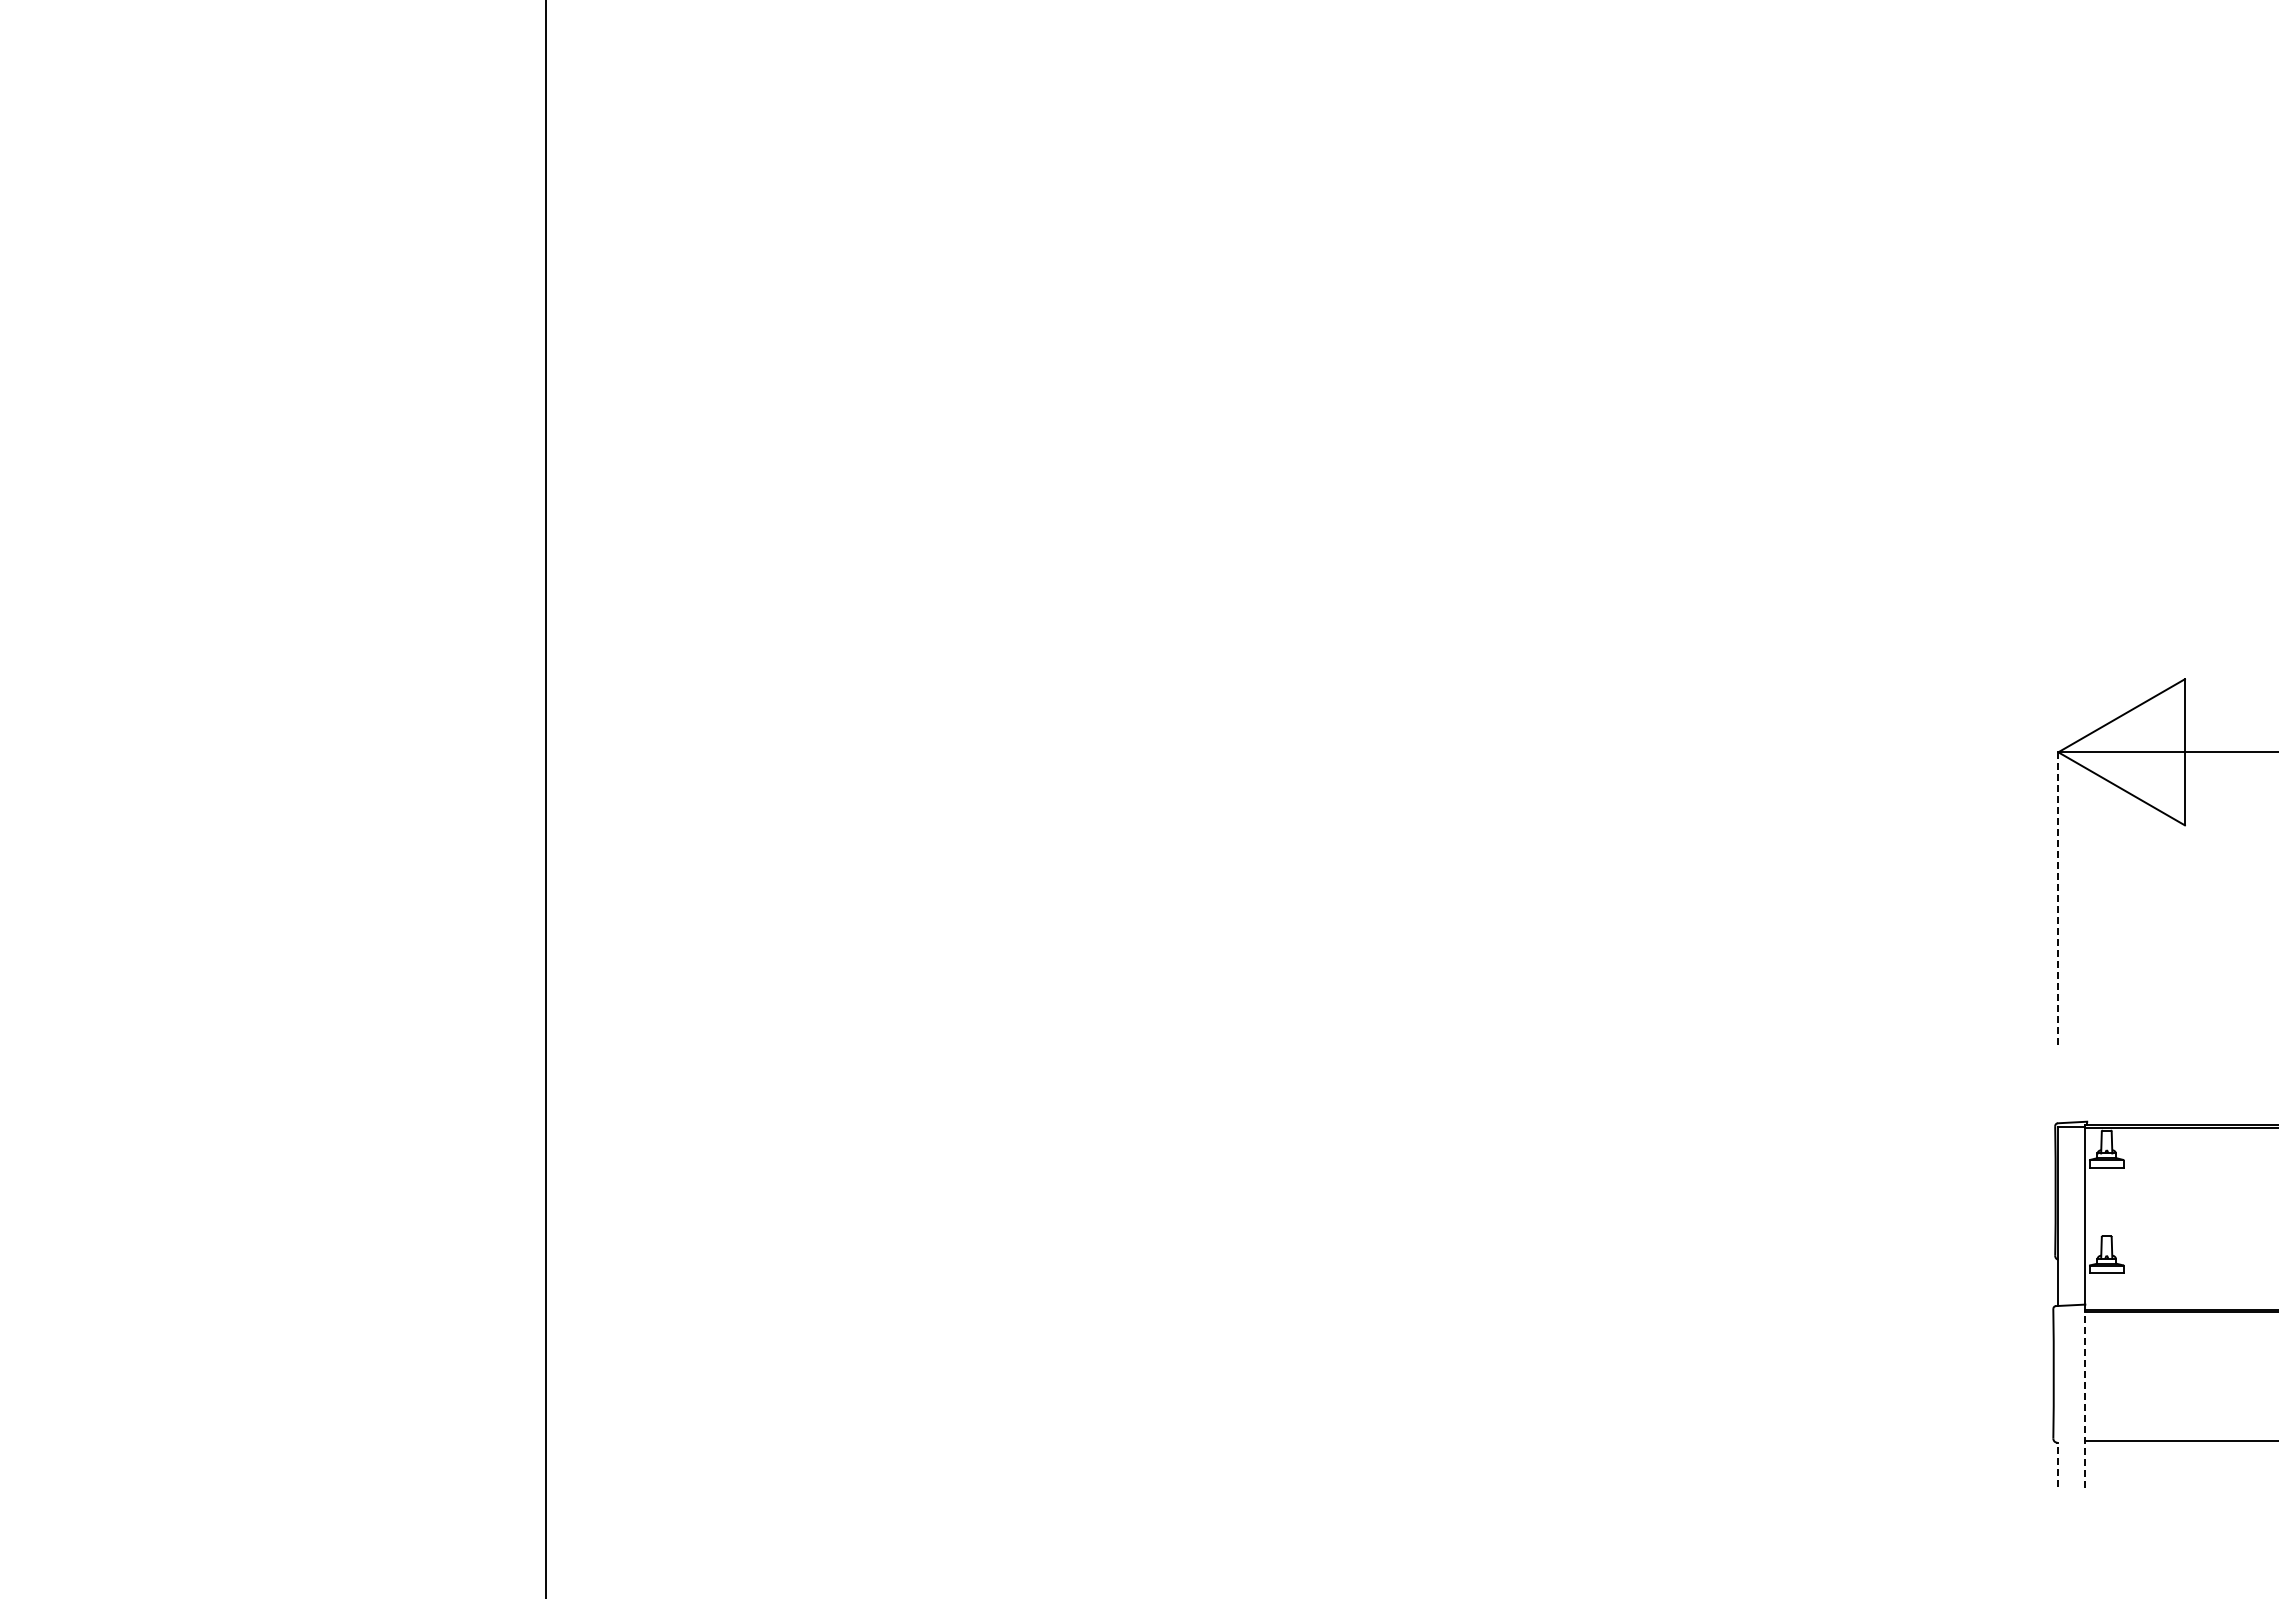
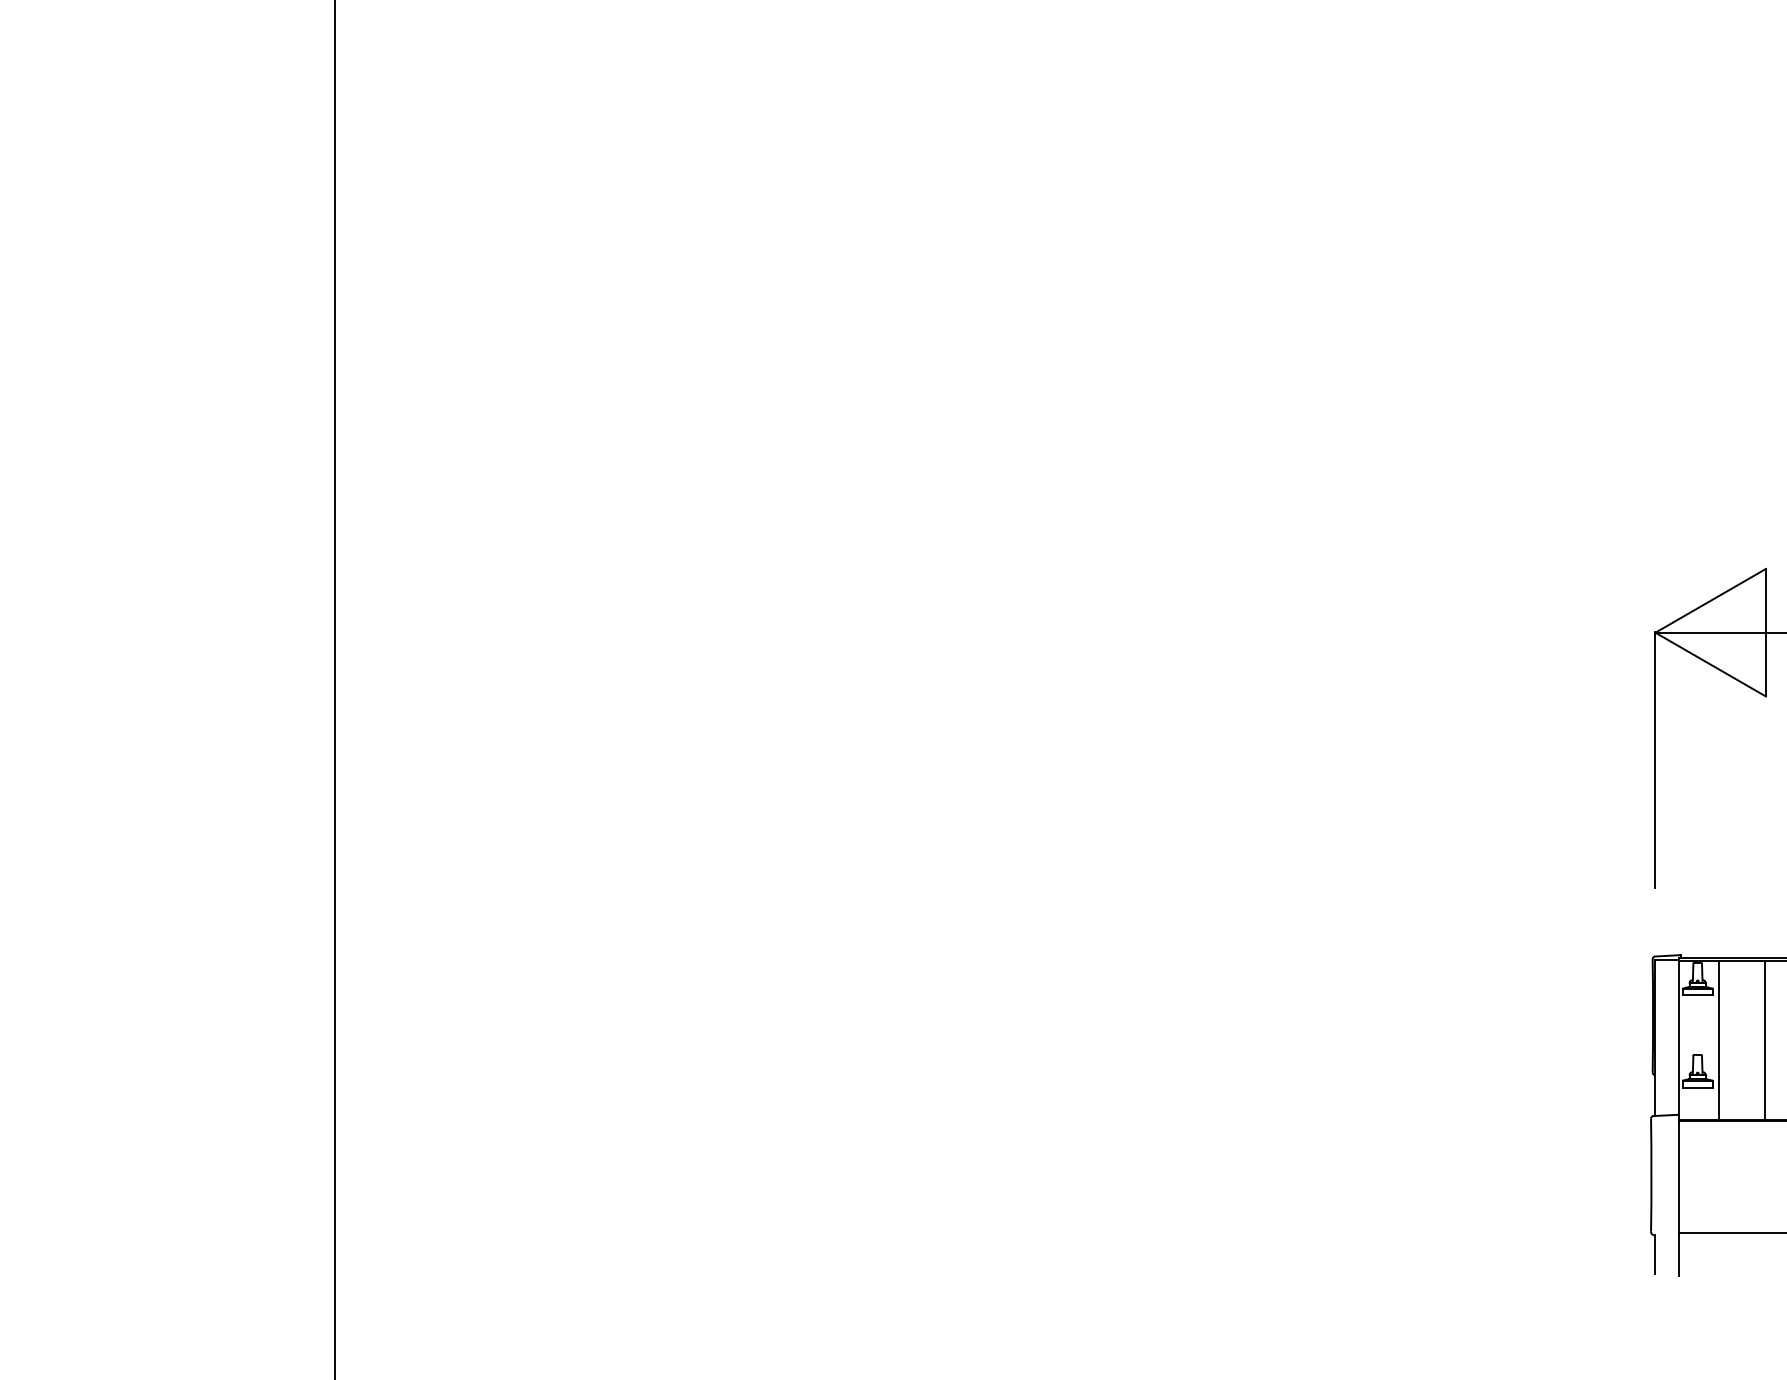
line: (2058, 898) -> (1655, 760), dashed -> solid
line: (2131, 1218) -> (1719, 1039), added
line: (2183, 1218) -> (1764, 1039), added
line: (2085, 1397) -> (1679, 1195), dashed -> solid
line: (2057, 1464) -> (1654, 1254), dashed -> solid

